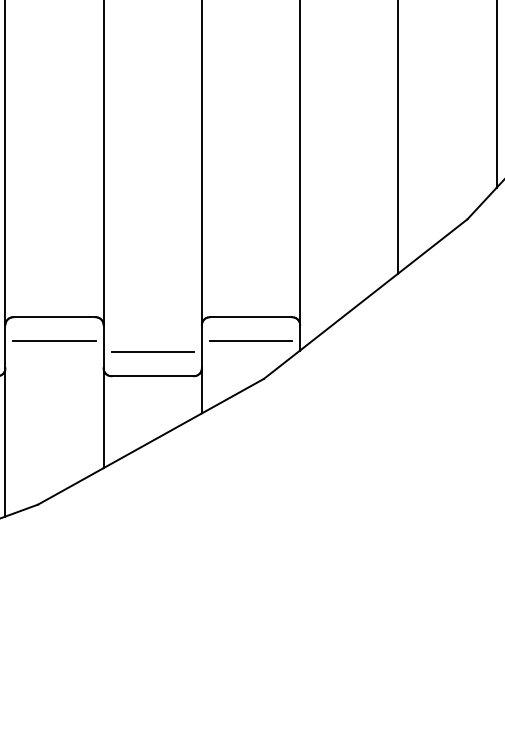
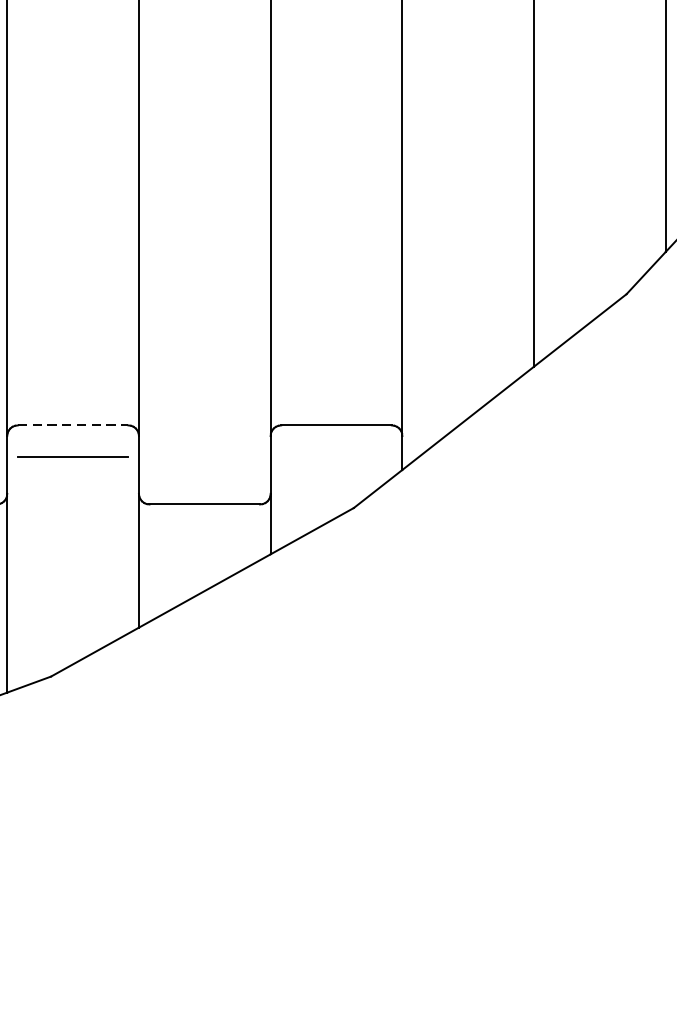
line: (55, 317) -> (74, 425), solid -> dashed
line: (250, 340) -> (335, 456), removed
line: (152, 352) -> (204, 472), removed

